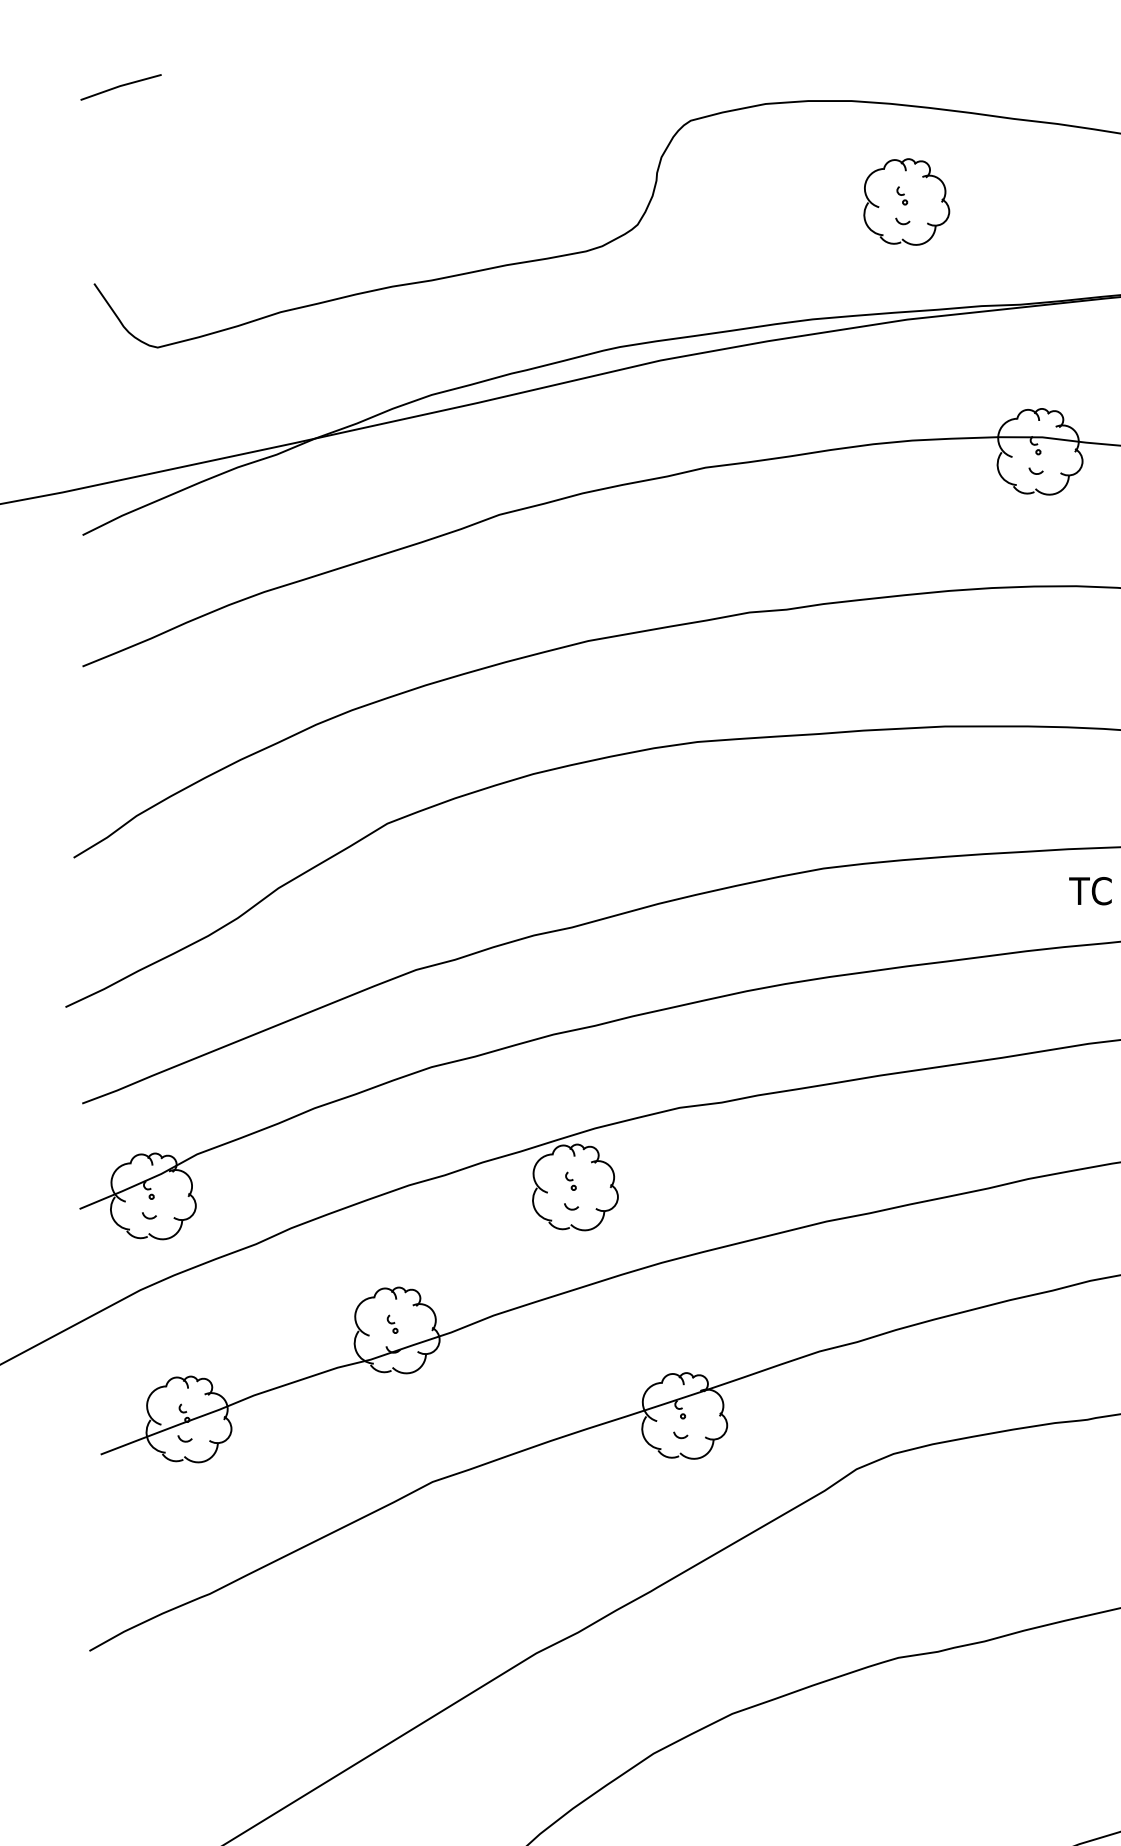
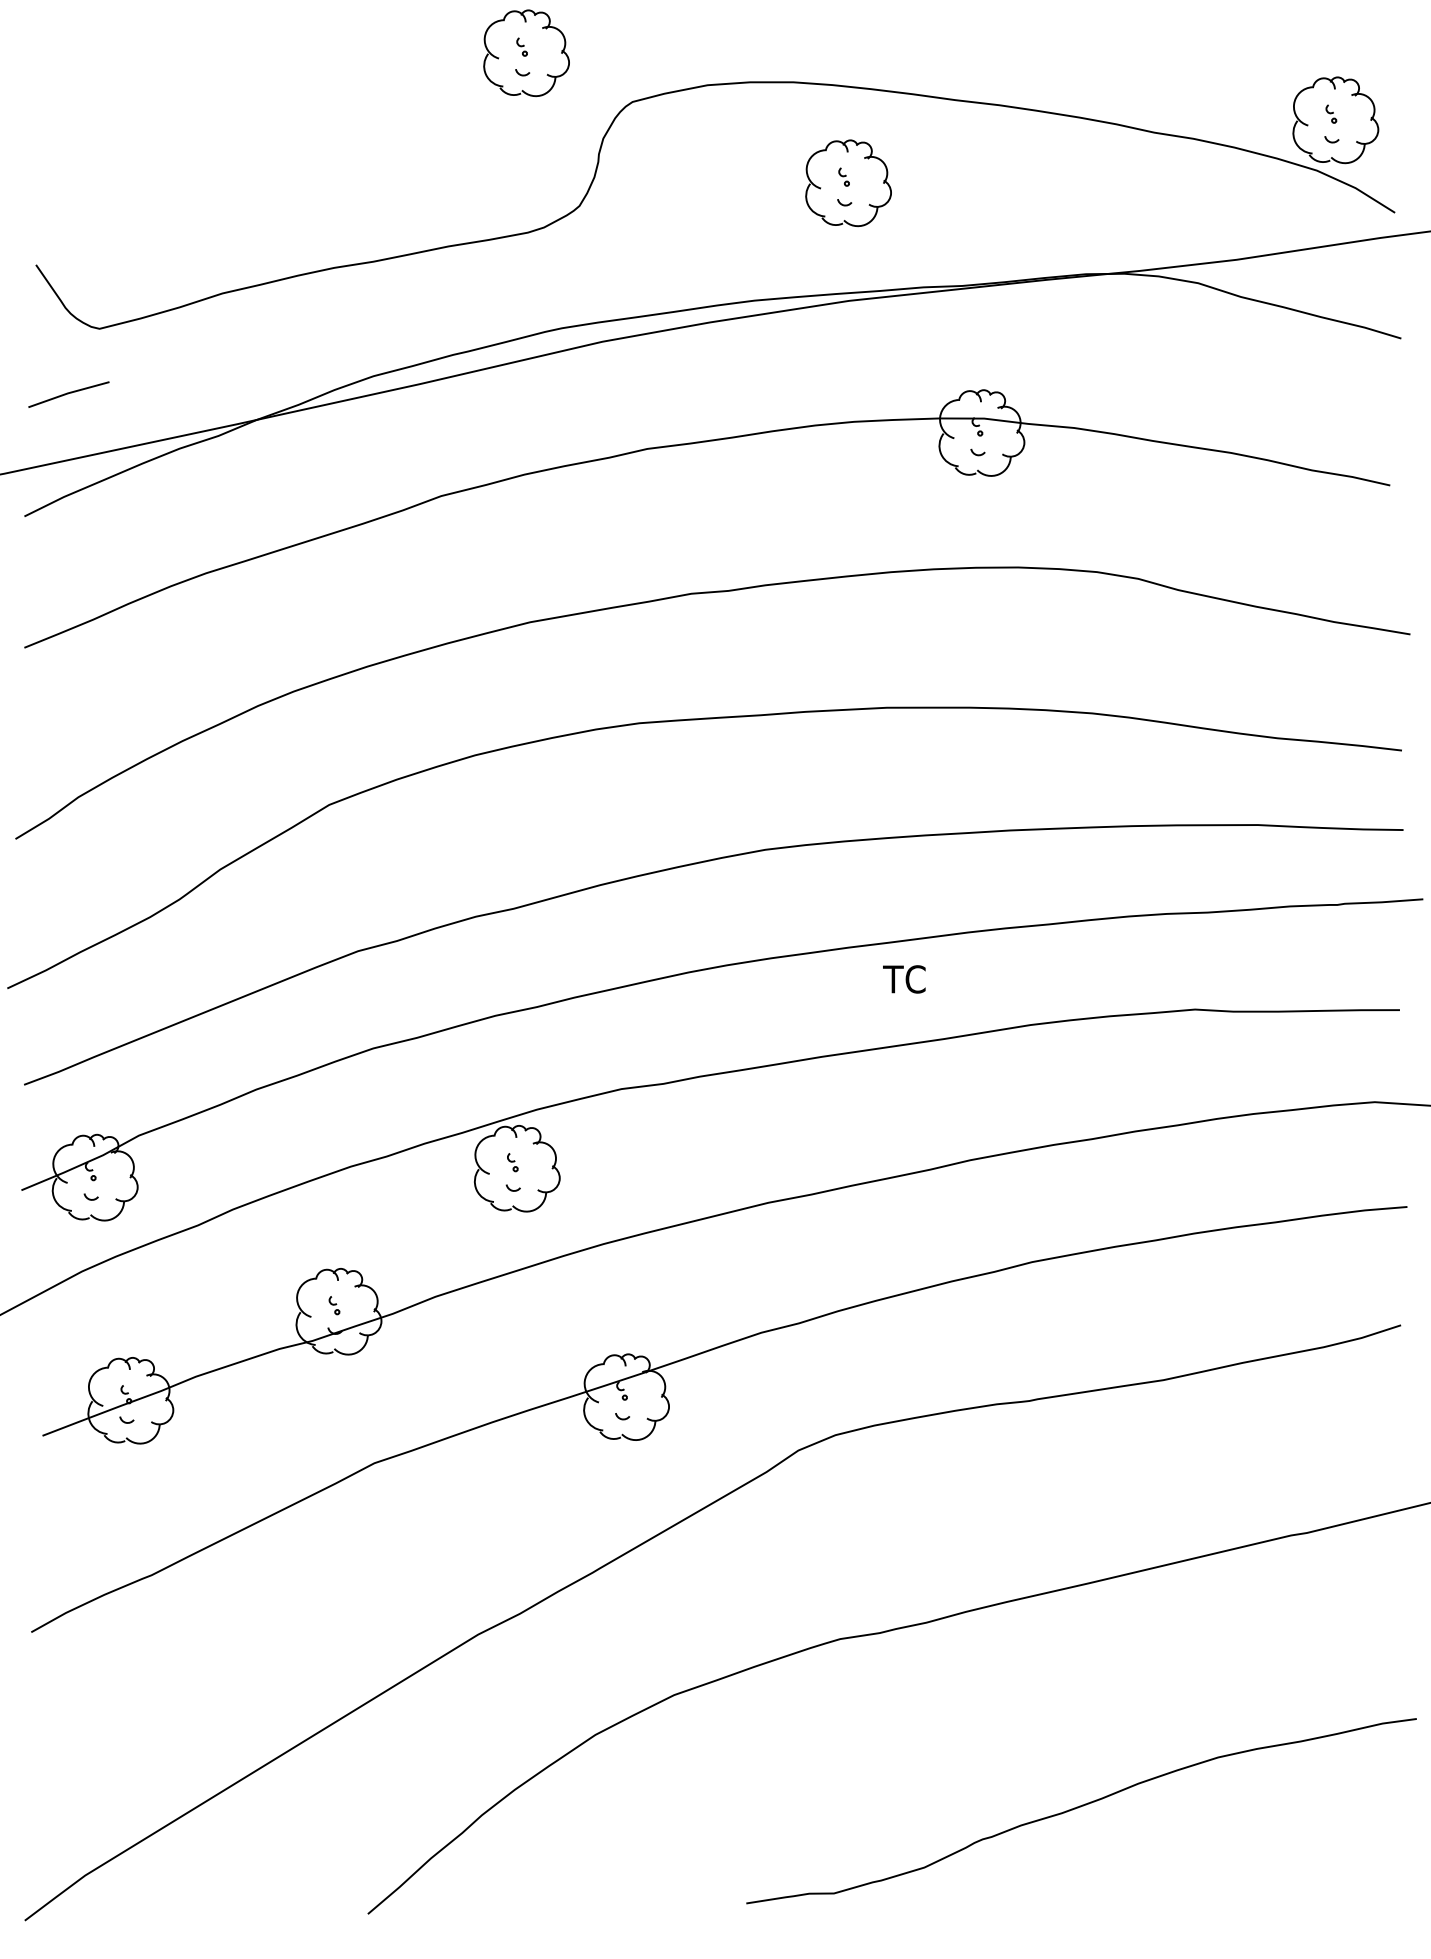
part: (584, 72) -> (526, 53), added
line: (120, 87) -> (68, 394), moved
text: (1090, 891) -> (904, 979), moved

